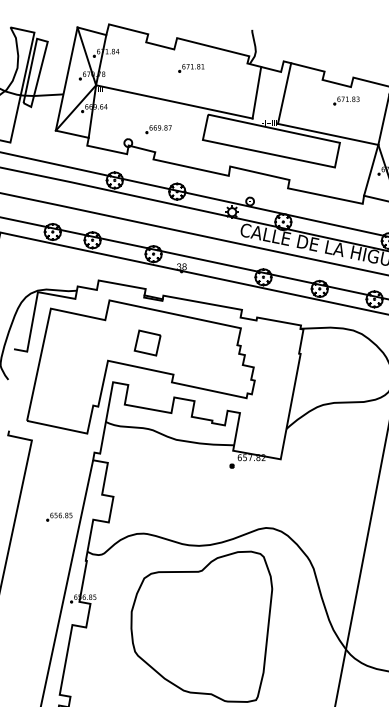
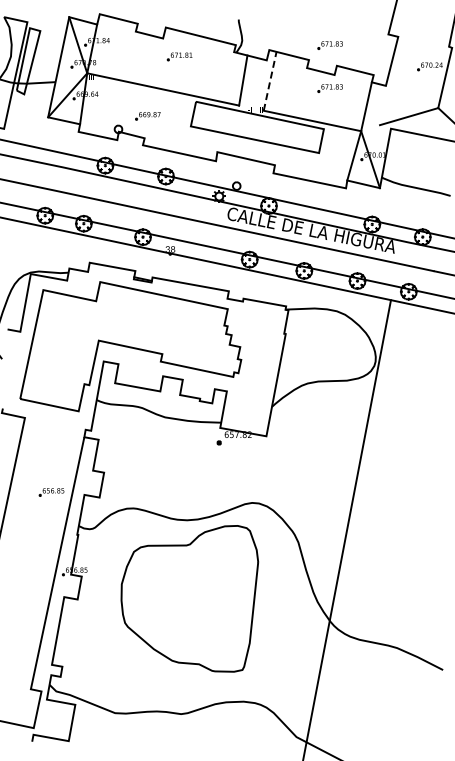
part: (345, 56) -> (329, 45), added
line: (284, 92) -> (270, 80), solid -> dashed
part: (146, 343) -> (136, 323), removed

